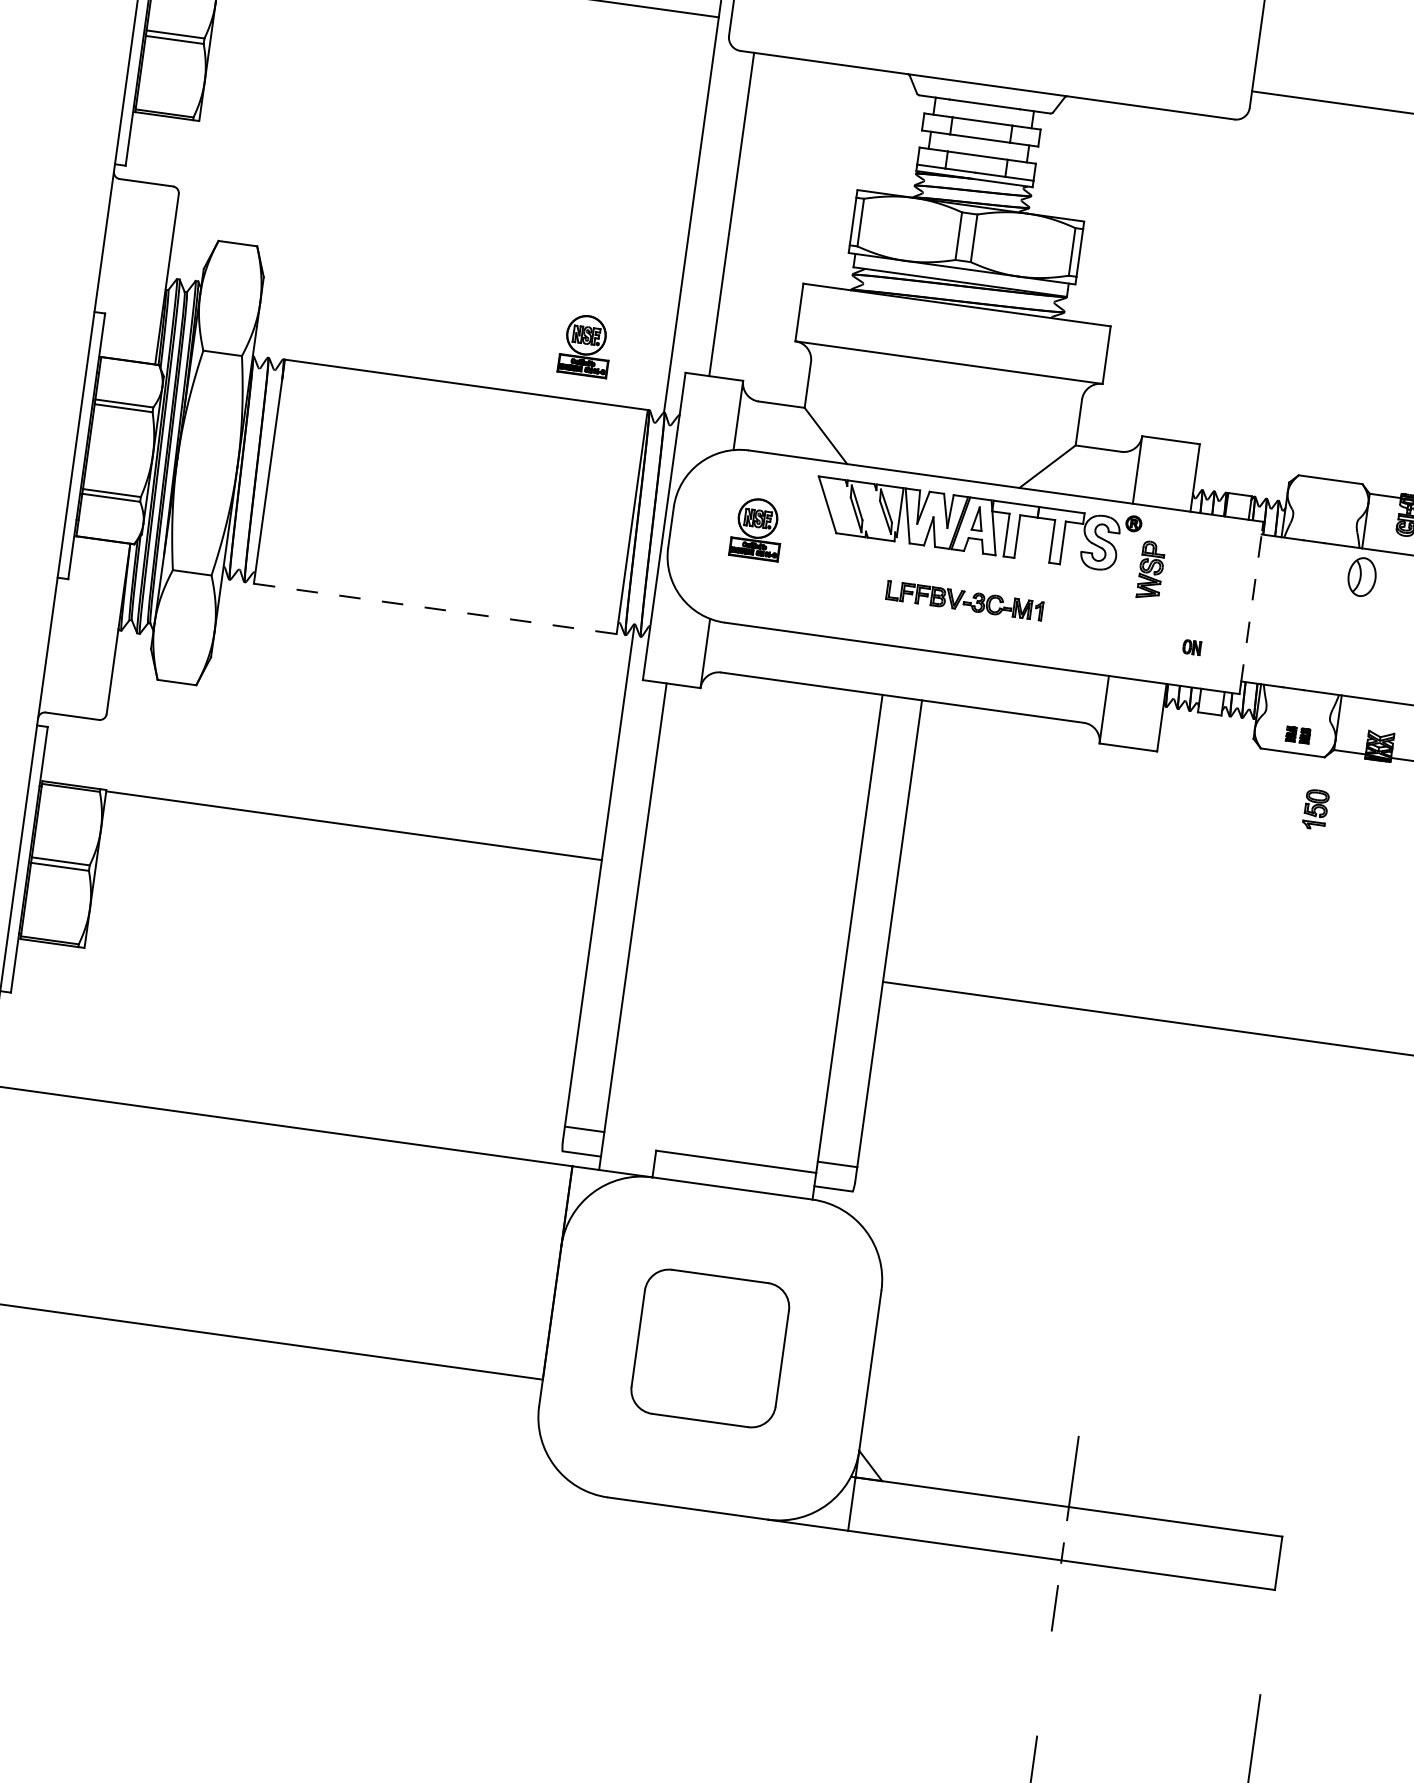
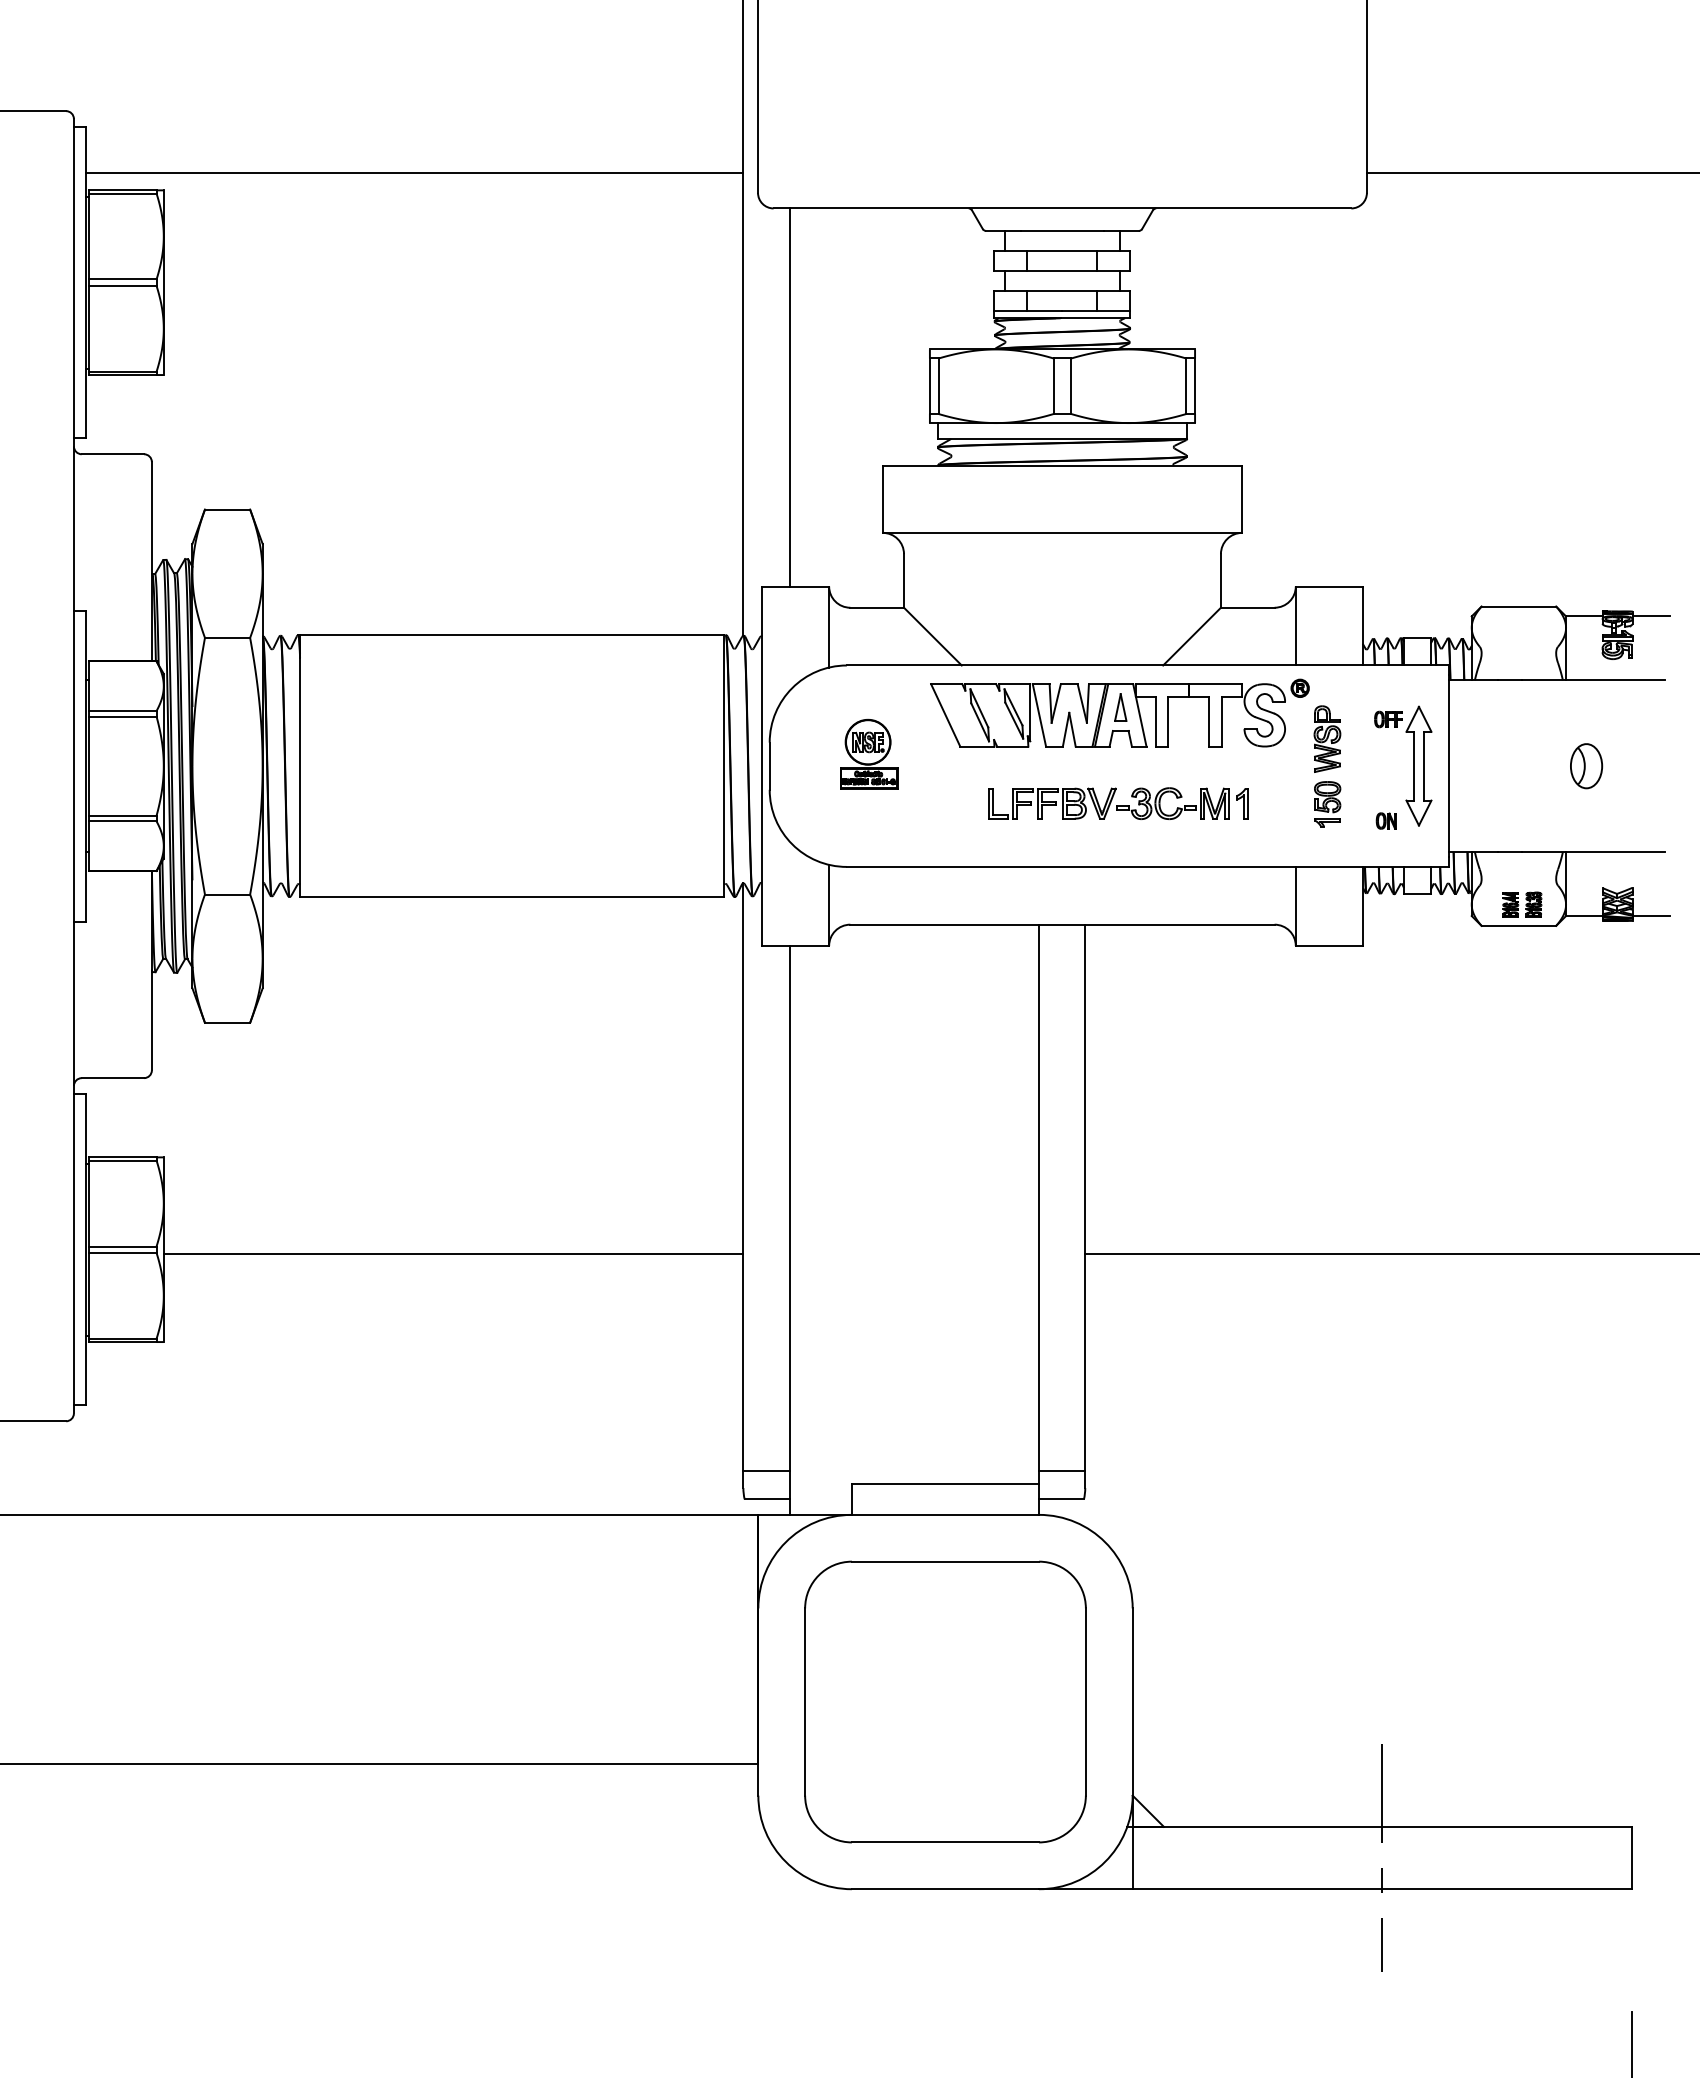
part: (586, 345) -> (643, 570), removed
part: (1362, 577) -> (1586, 766), moved
part: (964, 600) -> (1118, 803), size x1.43
part: (1221, 603) -> (1413, 765), added
line: (1251, 608) -> (1448, 766), dashed -> solid
line: (434, 609) -> (511, 897), dashed -> solid
part: (1298, 735) -> (1522, 904), size x1.43
part: (1315, 809) -> (1327, 804), moved
line: (354, 825) -> (453, 1253), moved
part: (710, 1348) -> (945, 1701), size x1.67

